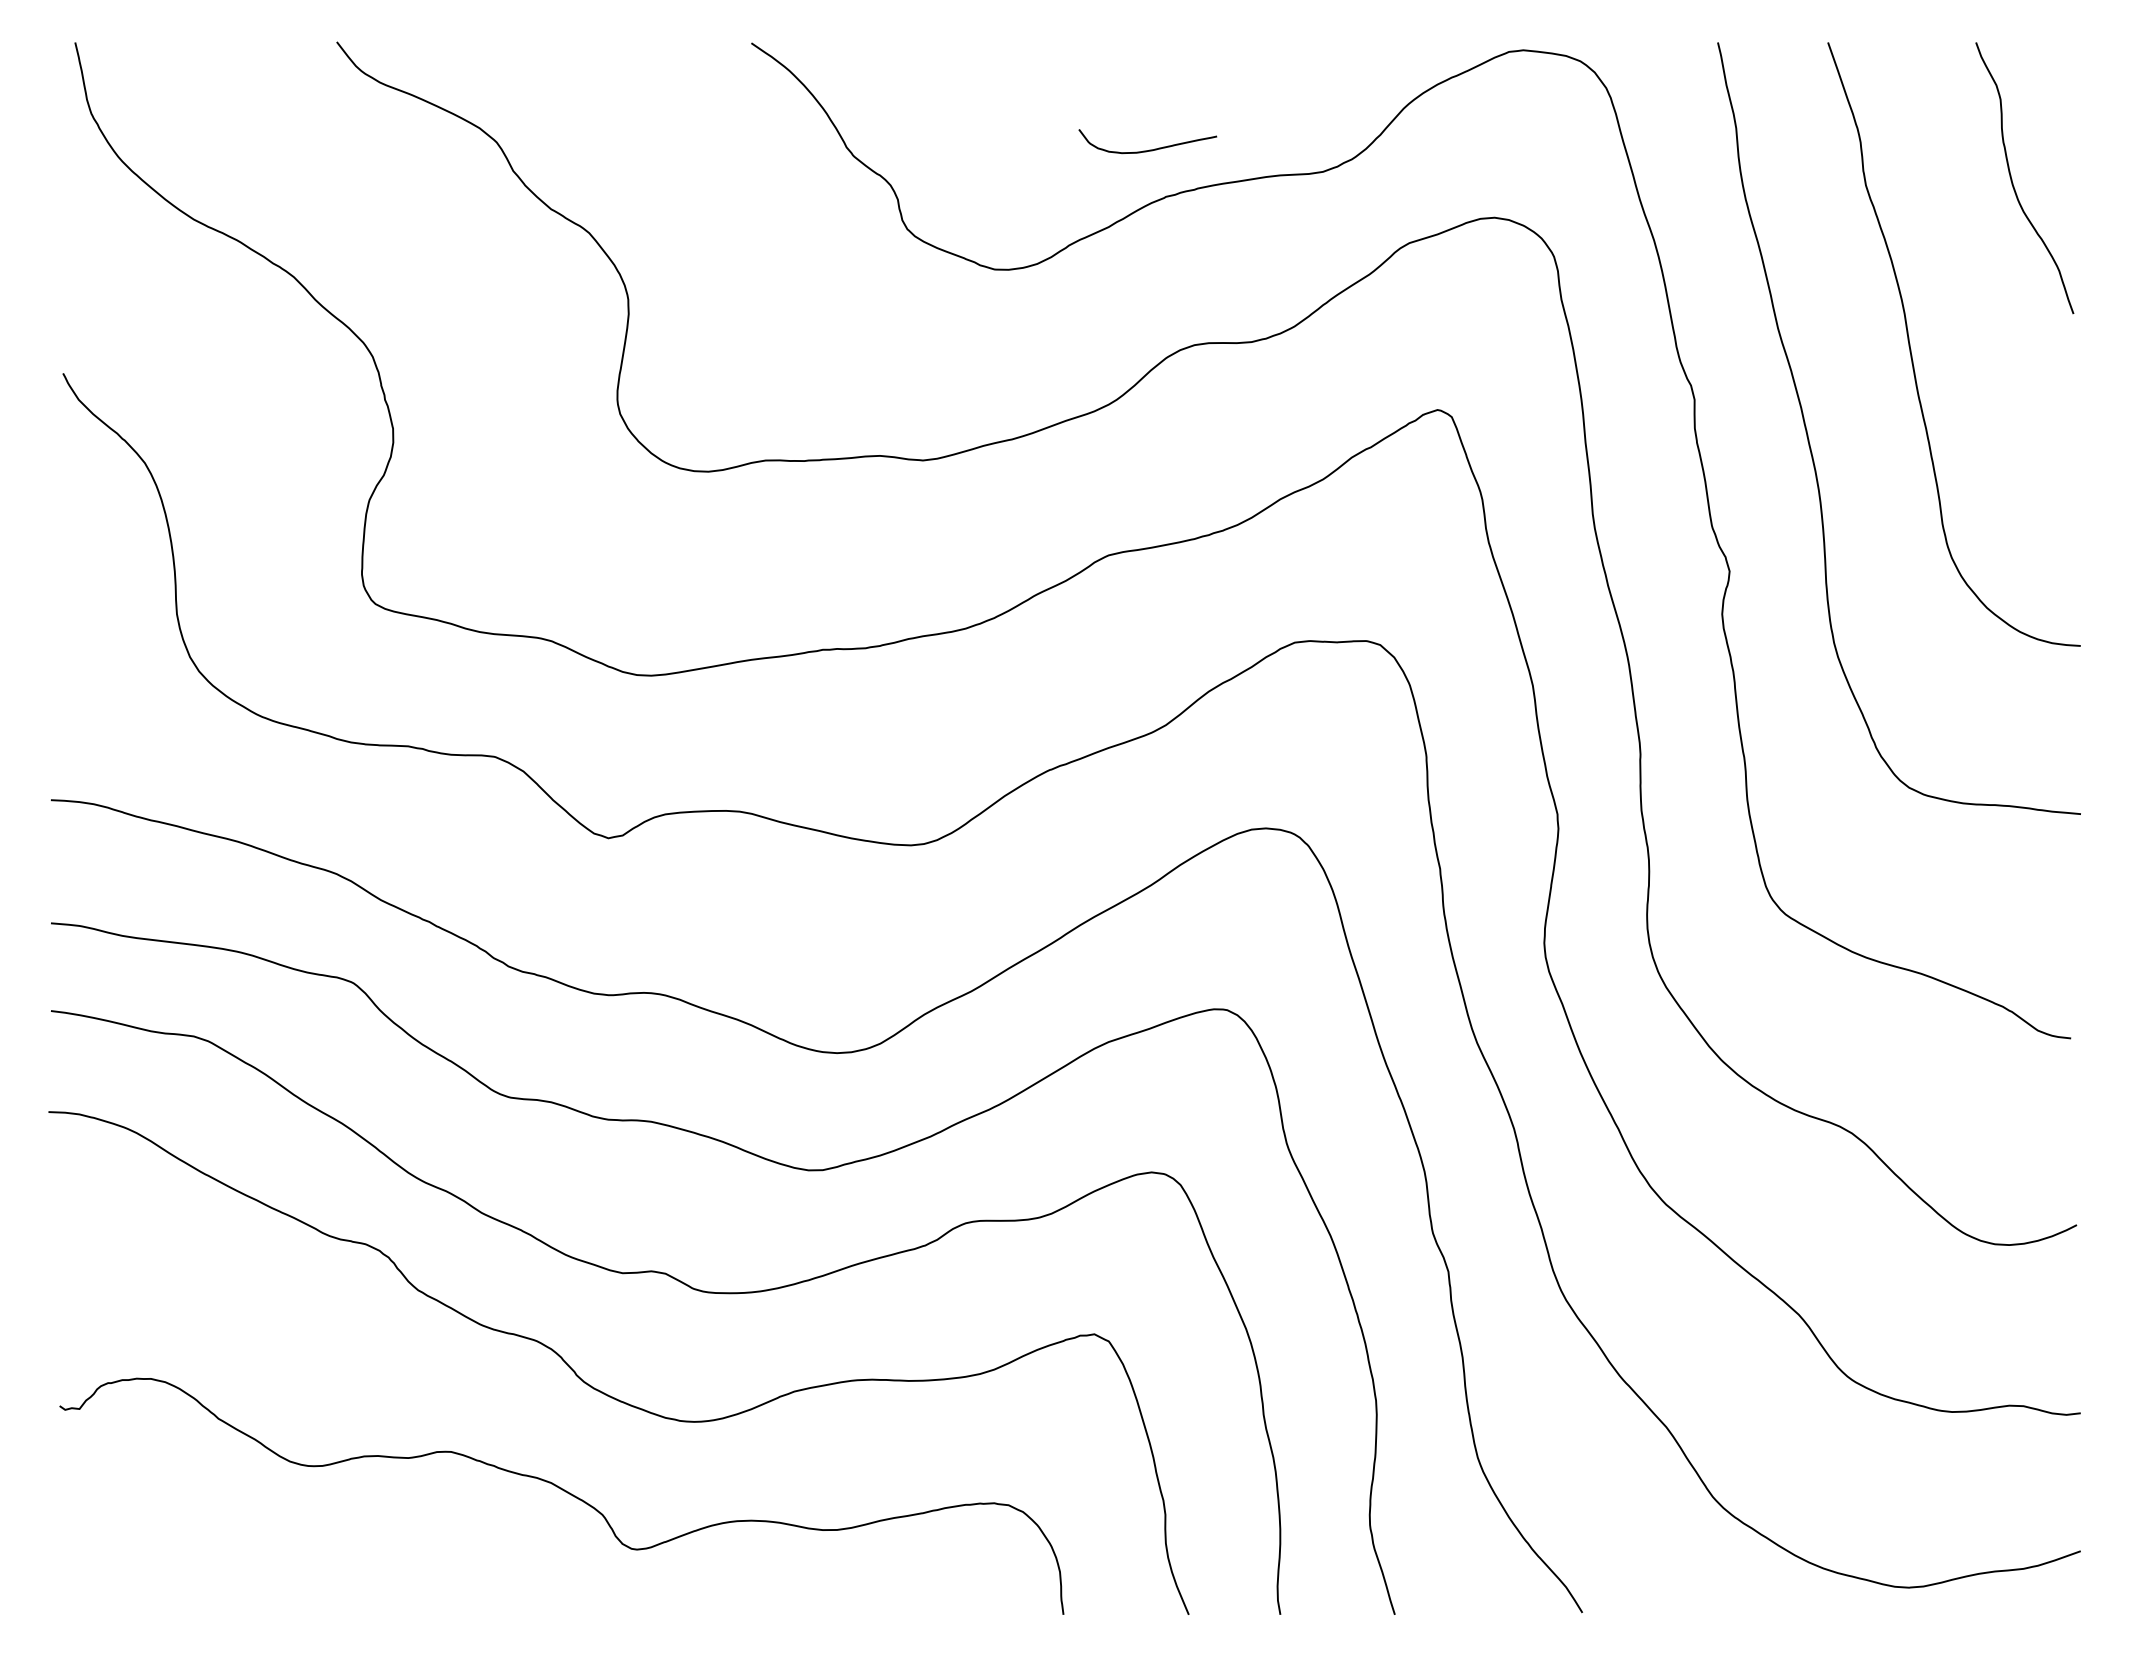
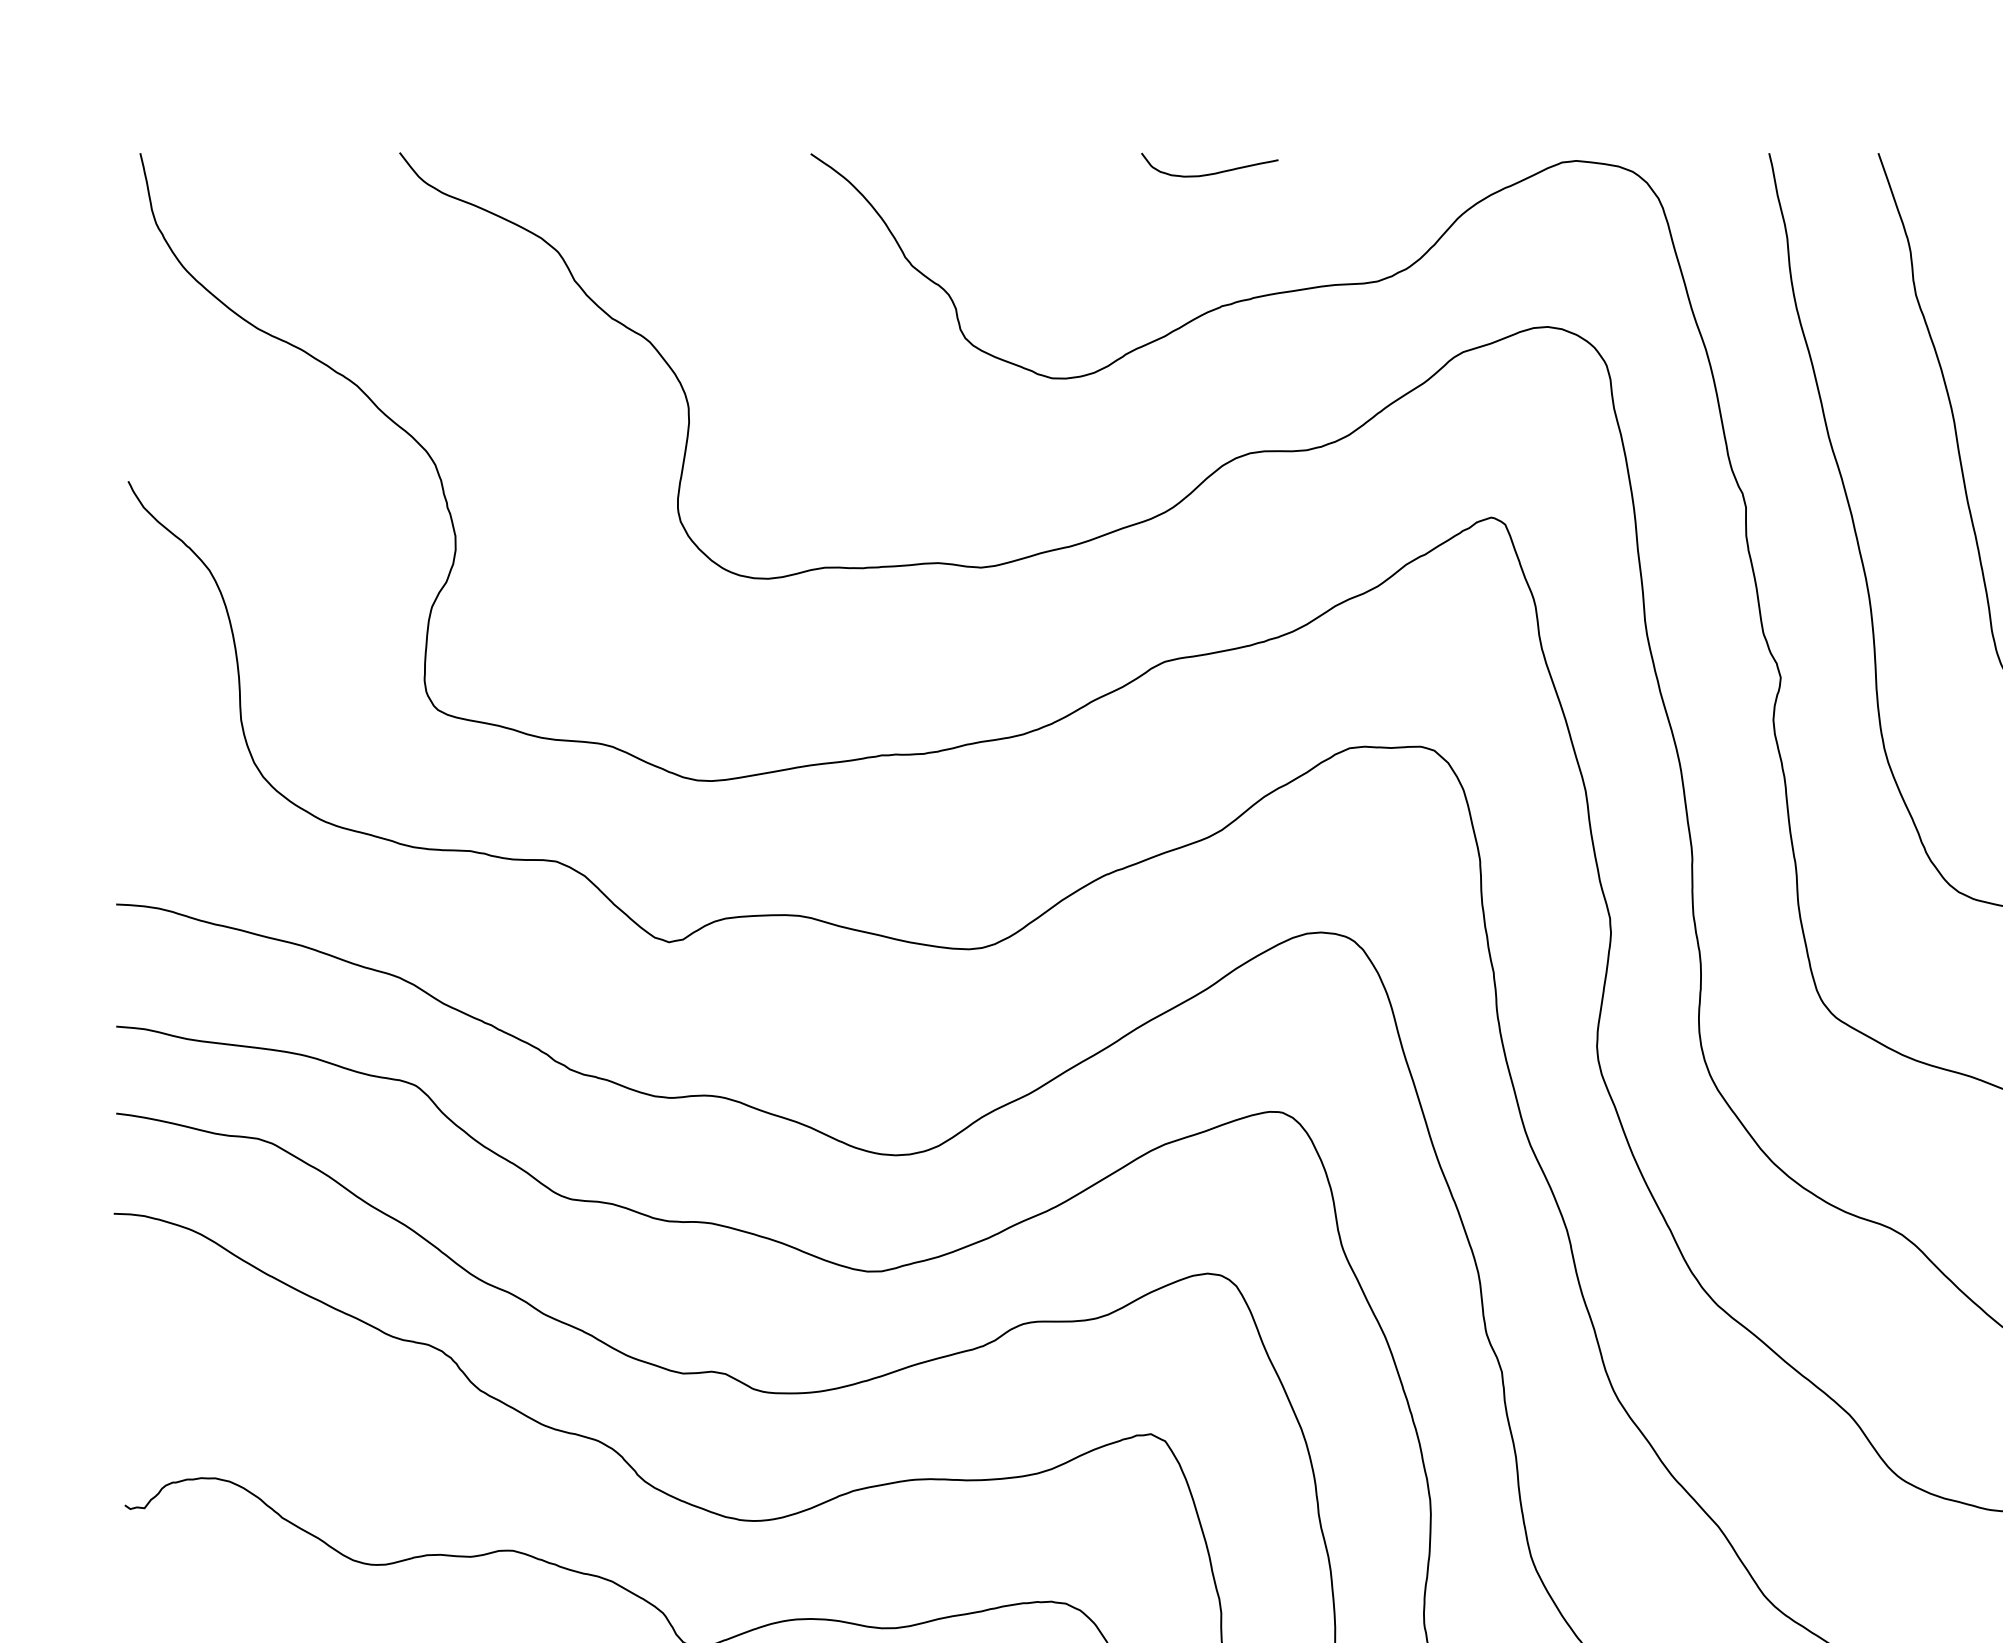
curve: (1149, 149) -> (1211, 173), moved

